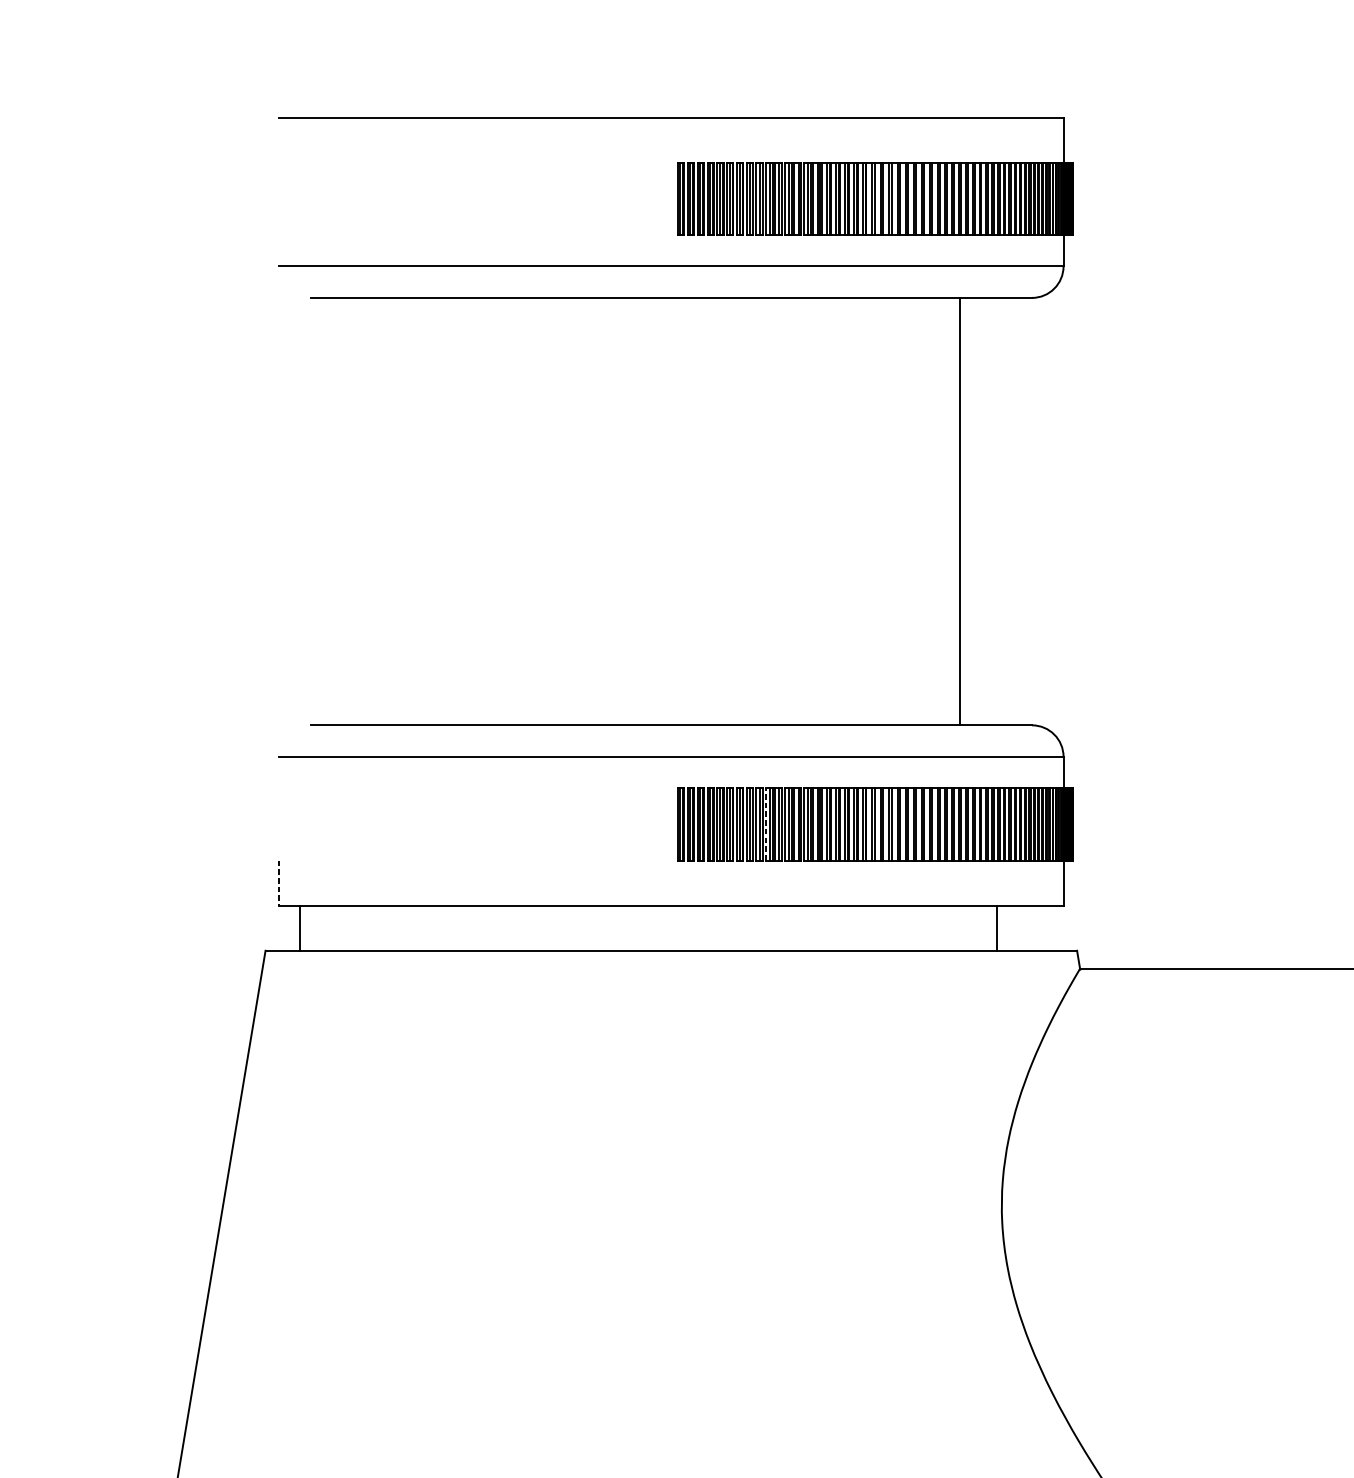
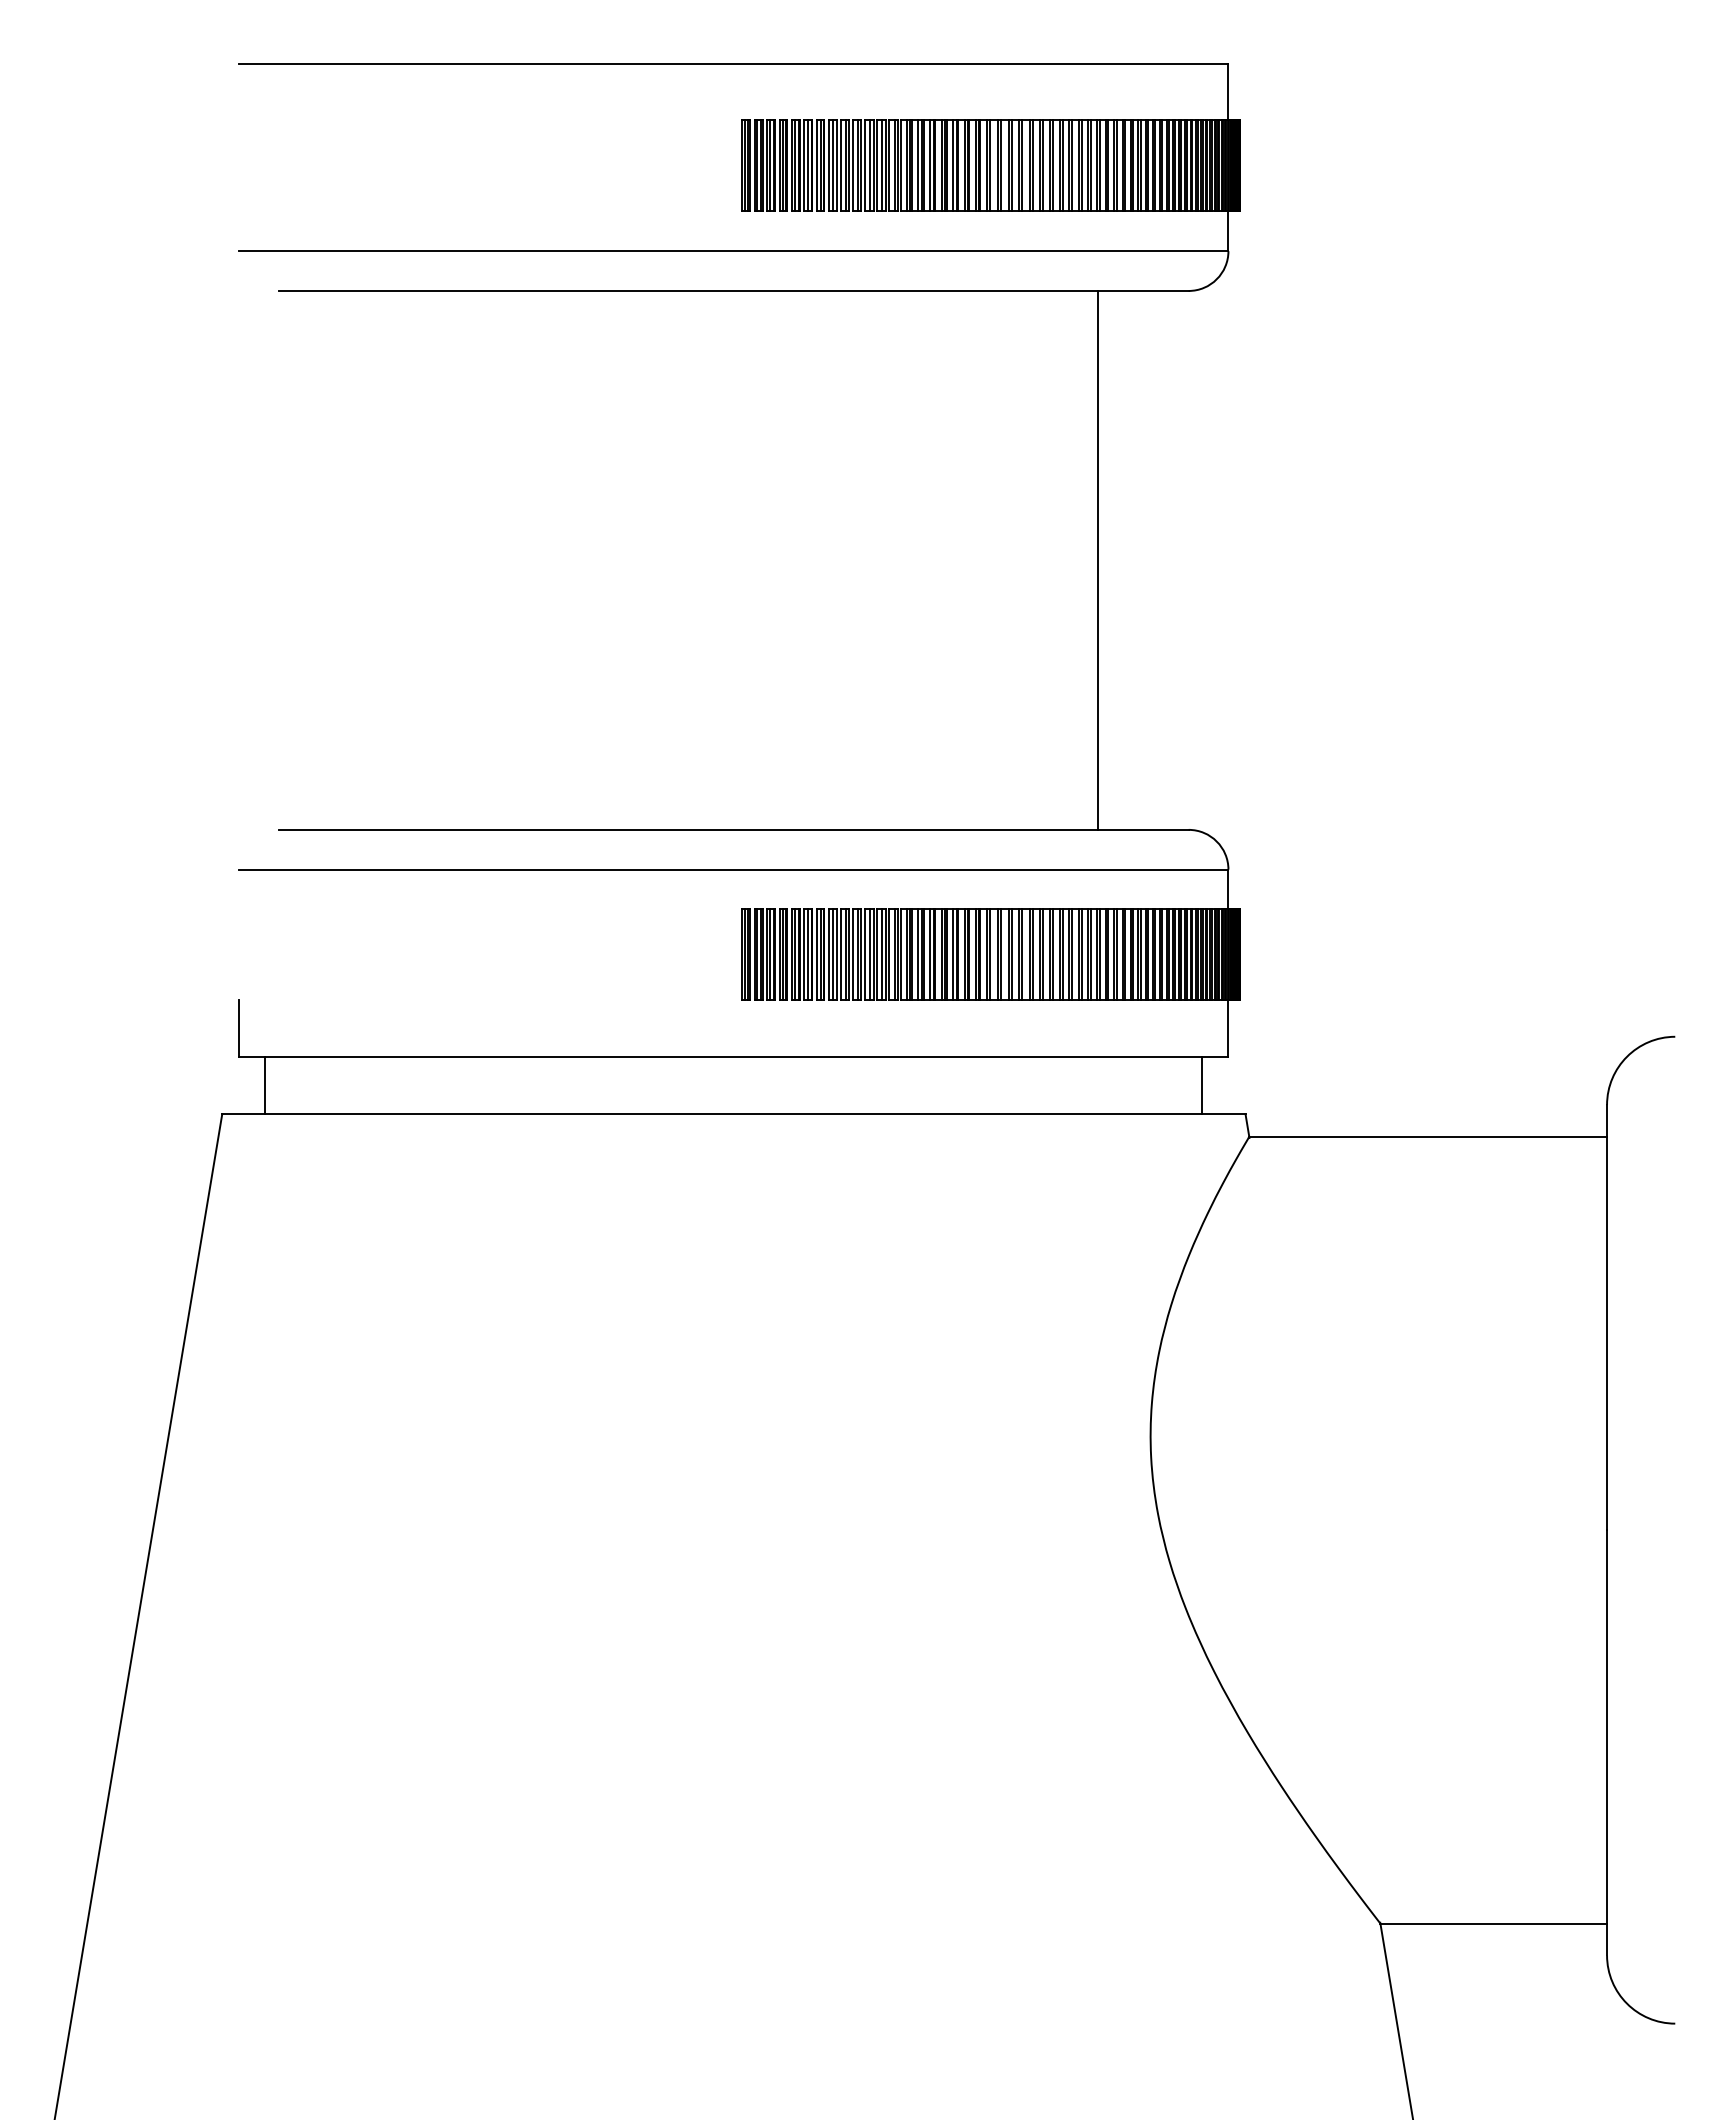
line: (766, 824) -> (853, 954), dashed -> solid
line: (279, 883) -> (239, 1029), dashed -> solid
line: (996, 928) -> (1202, 1085), moved

